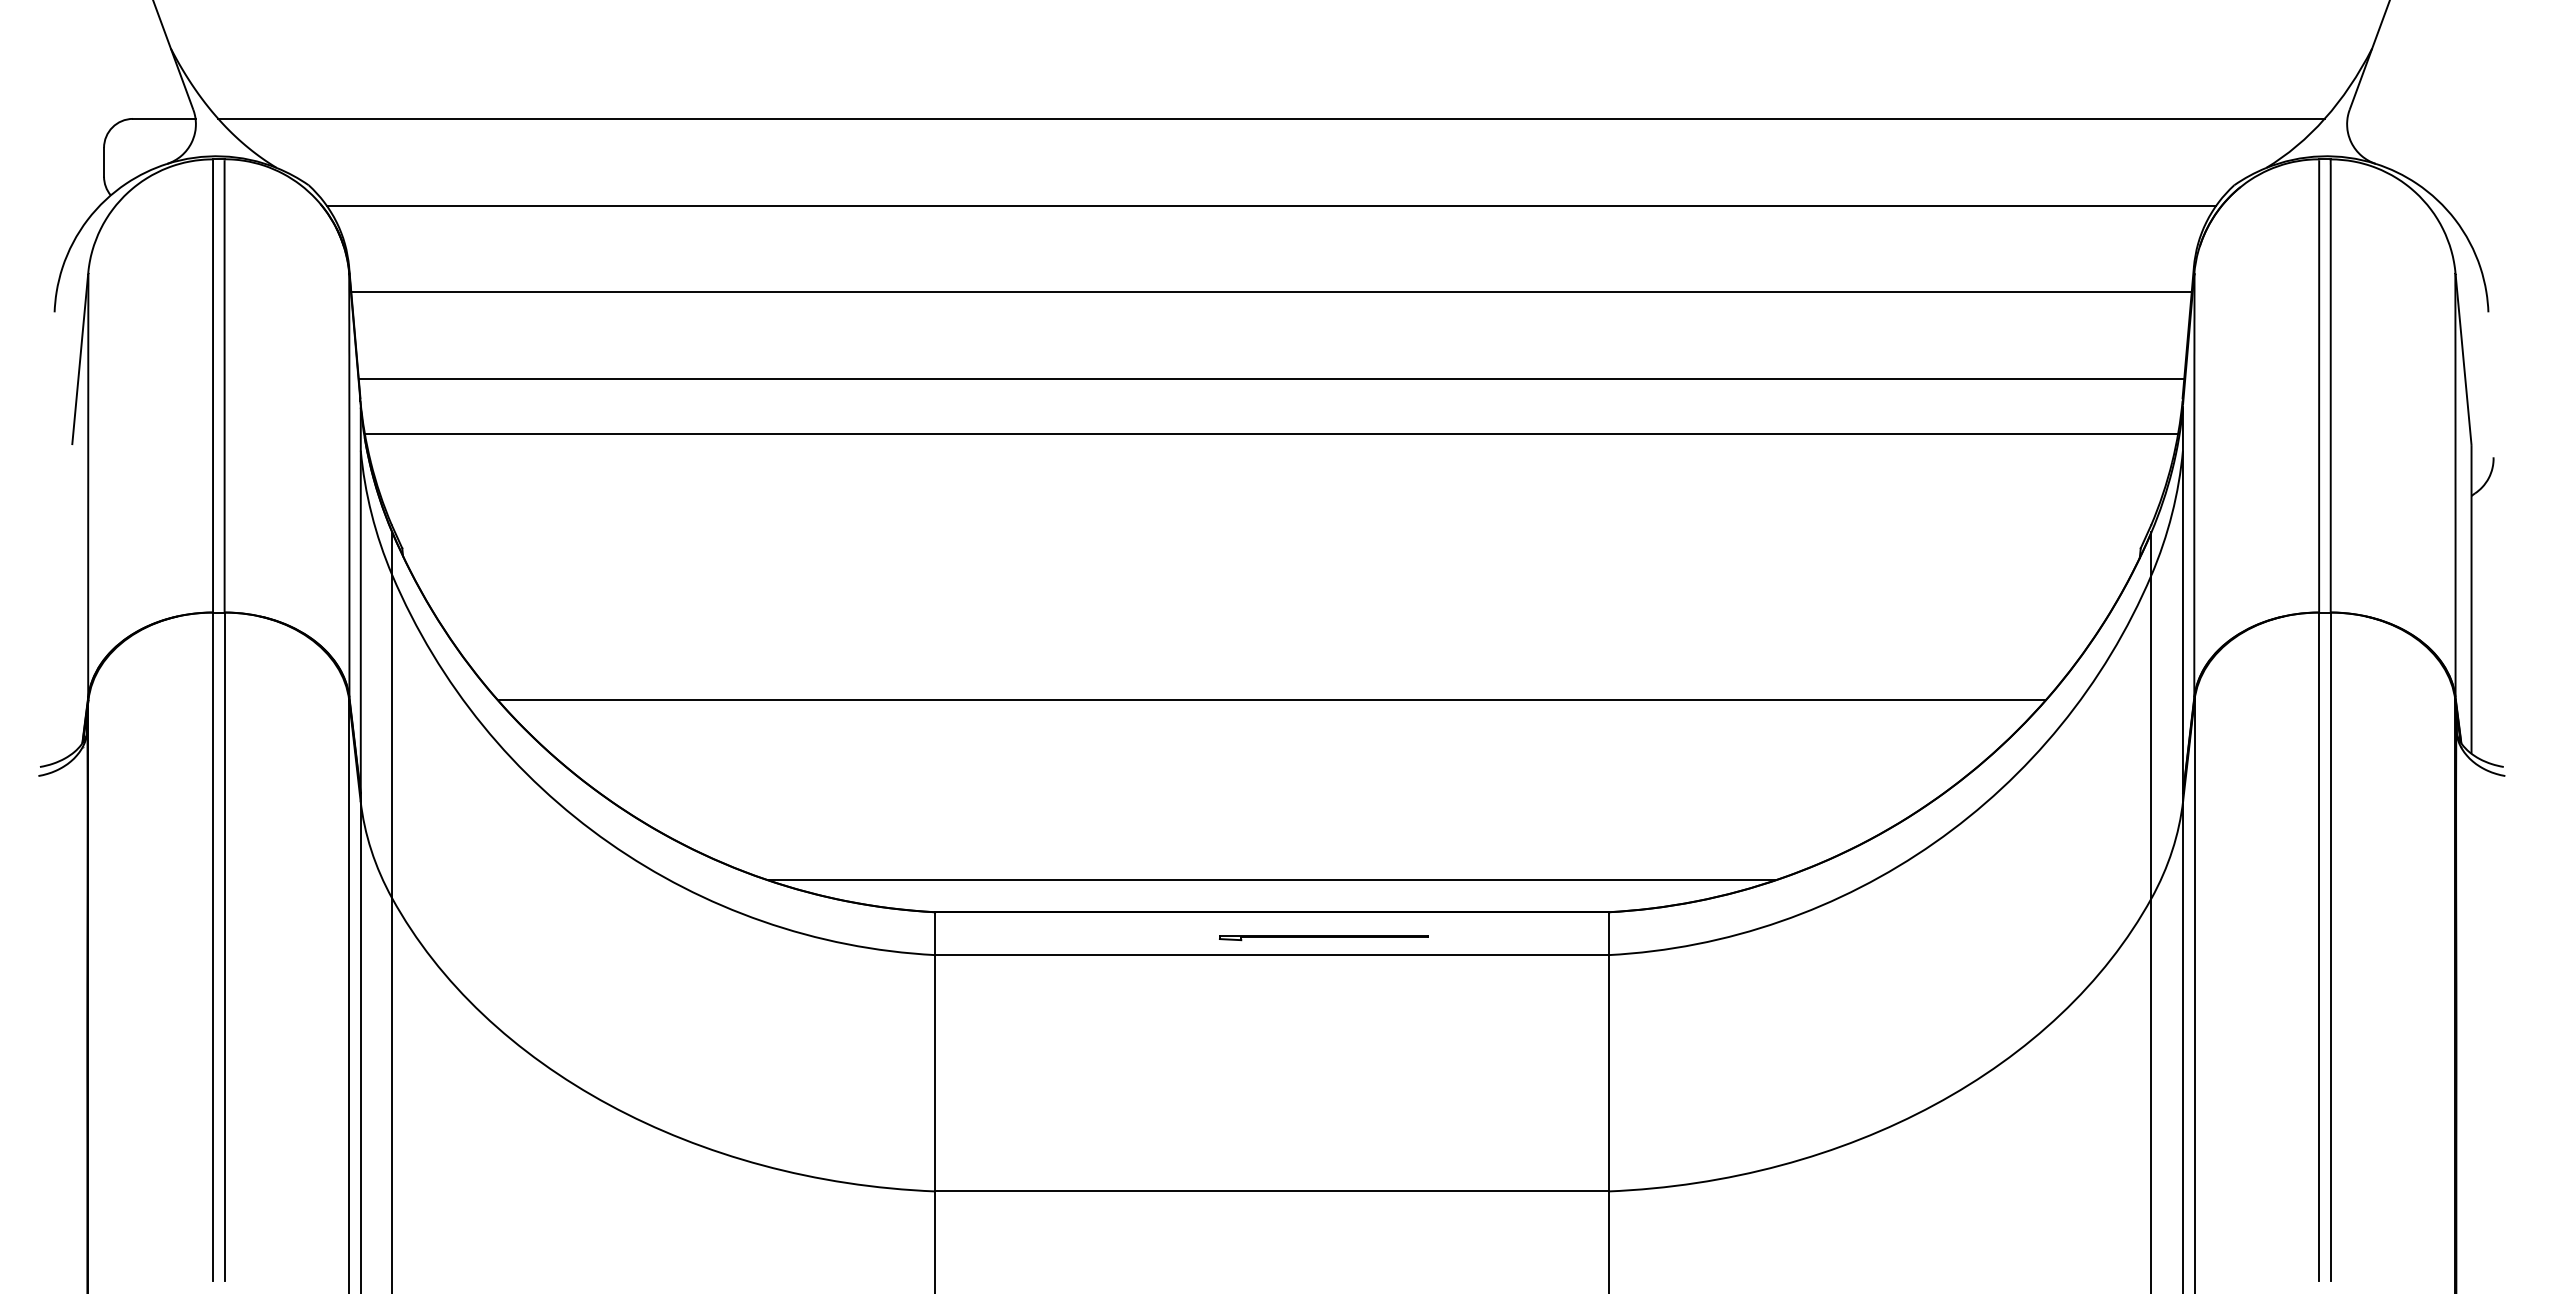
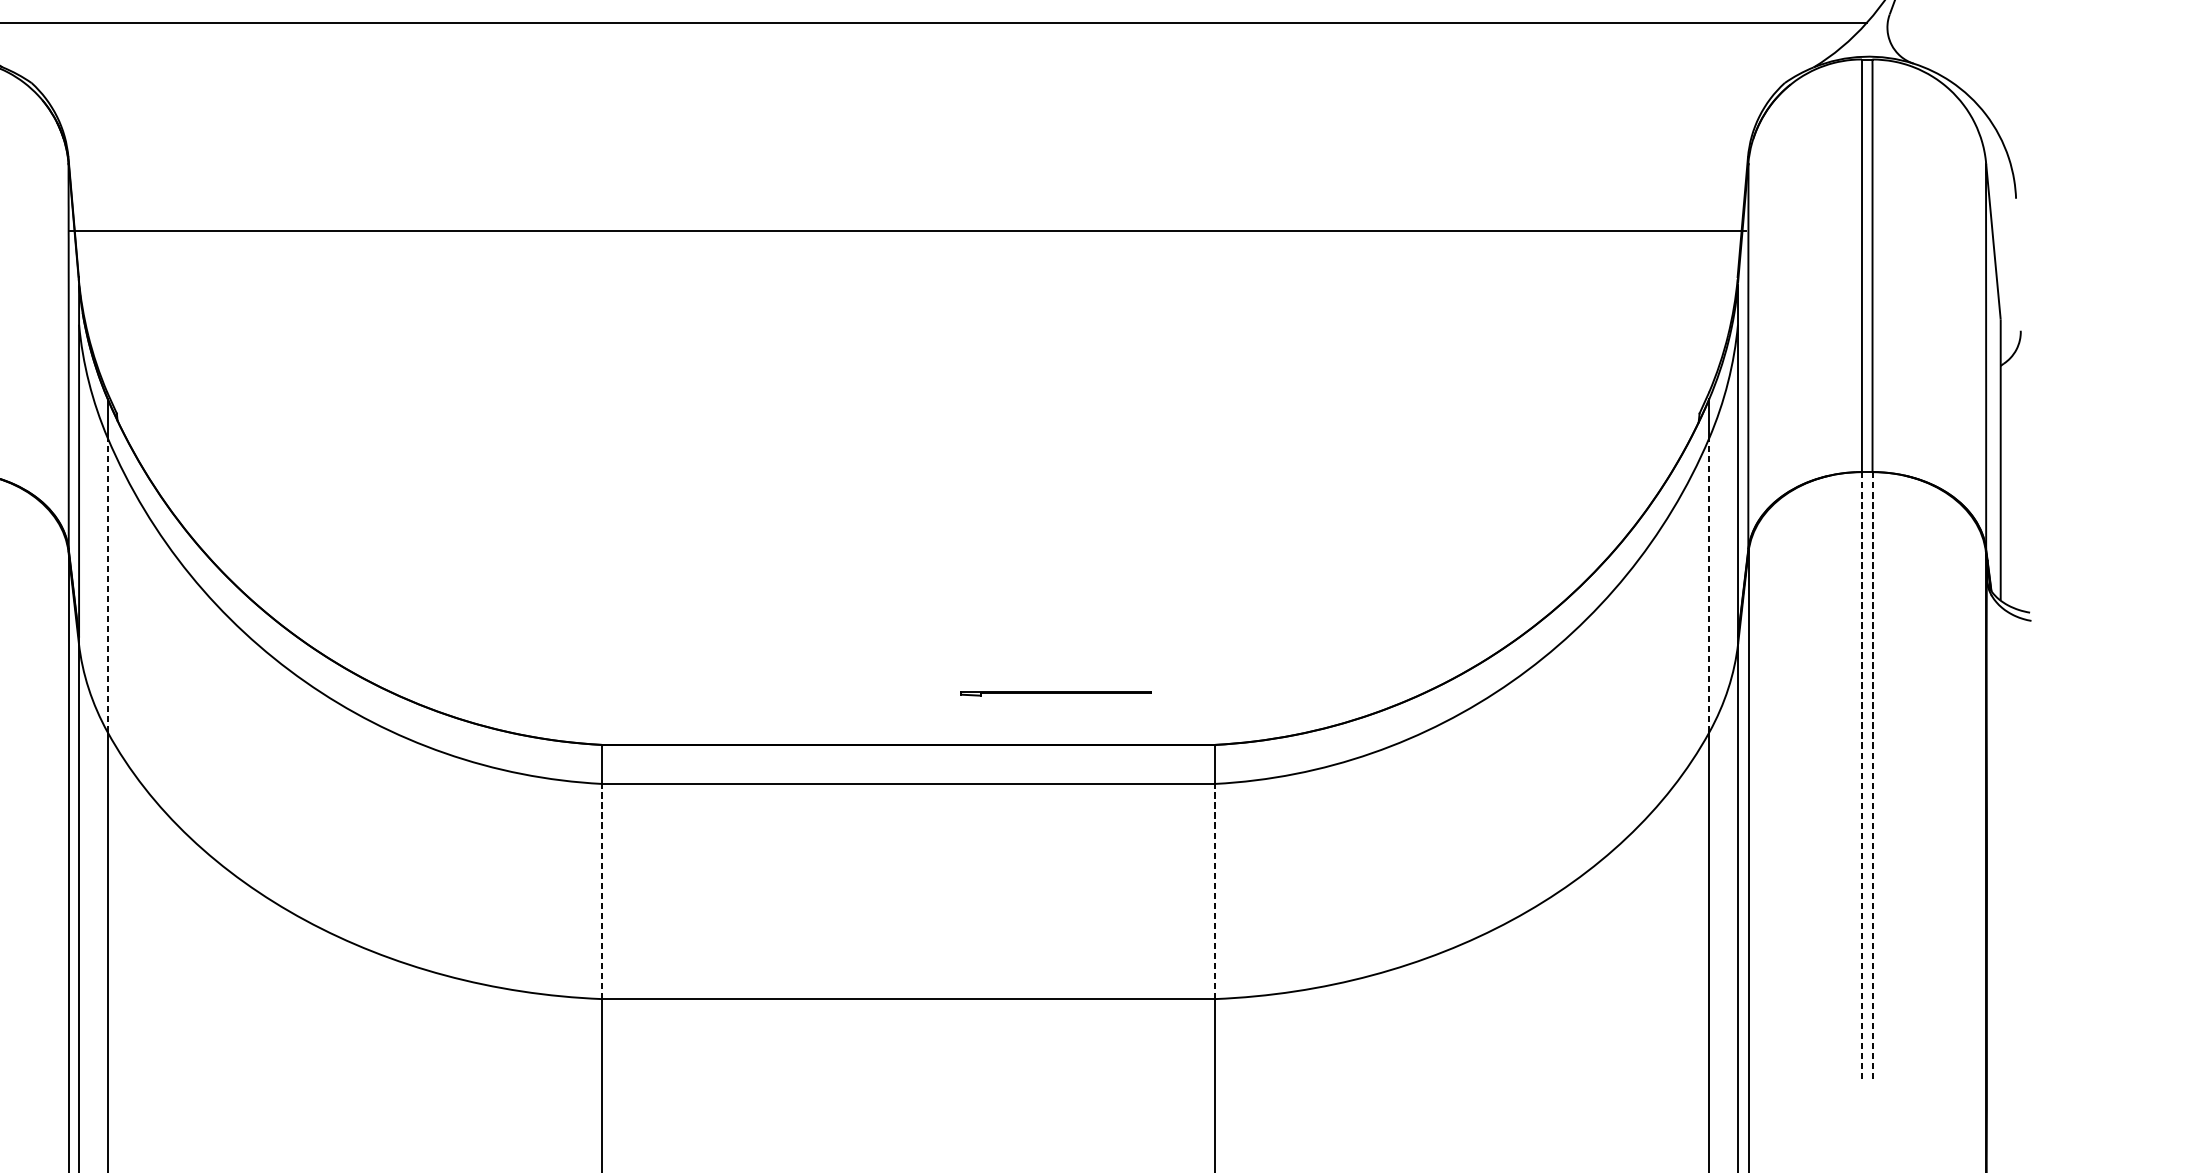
line: (1271, 205) -> (908, 101), removed
line: (1271, 292) -> (908, 230), moved
line: (1271, 379) -> (908, 259), removed
line: (1271, 433) -> (908, 309), removed
line: (1271, 700) -> (908, 552), removed
line: (392, 736) -> (107, 584), solid -> dashed
line: (2151, 736) -> (1709, 584), solid -> dashed
line: (1271, 880) -> (908, 716), removed
part: (1323, 938) -> (1055, 694), moved
line: (2319, 947) -> (1862, 777), solid -> dashed
line: (2330, 947) -> (1872, 777), solid -> dashed
line: (935, 1072) -> (602, 890), solid -> dashed
line: (1608, 1072) -> (1215, 890), solid -> dashed

